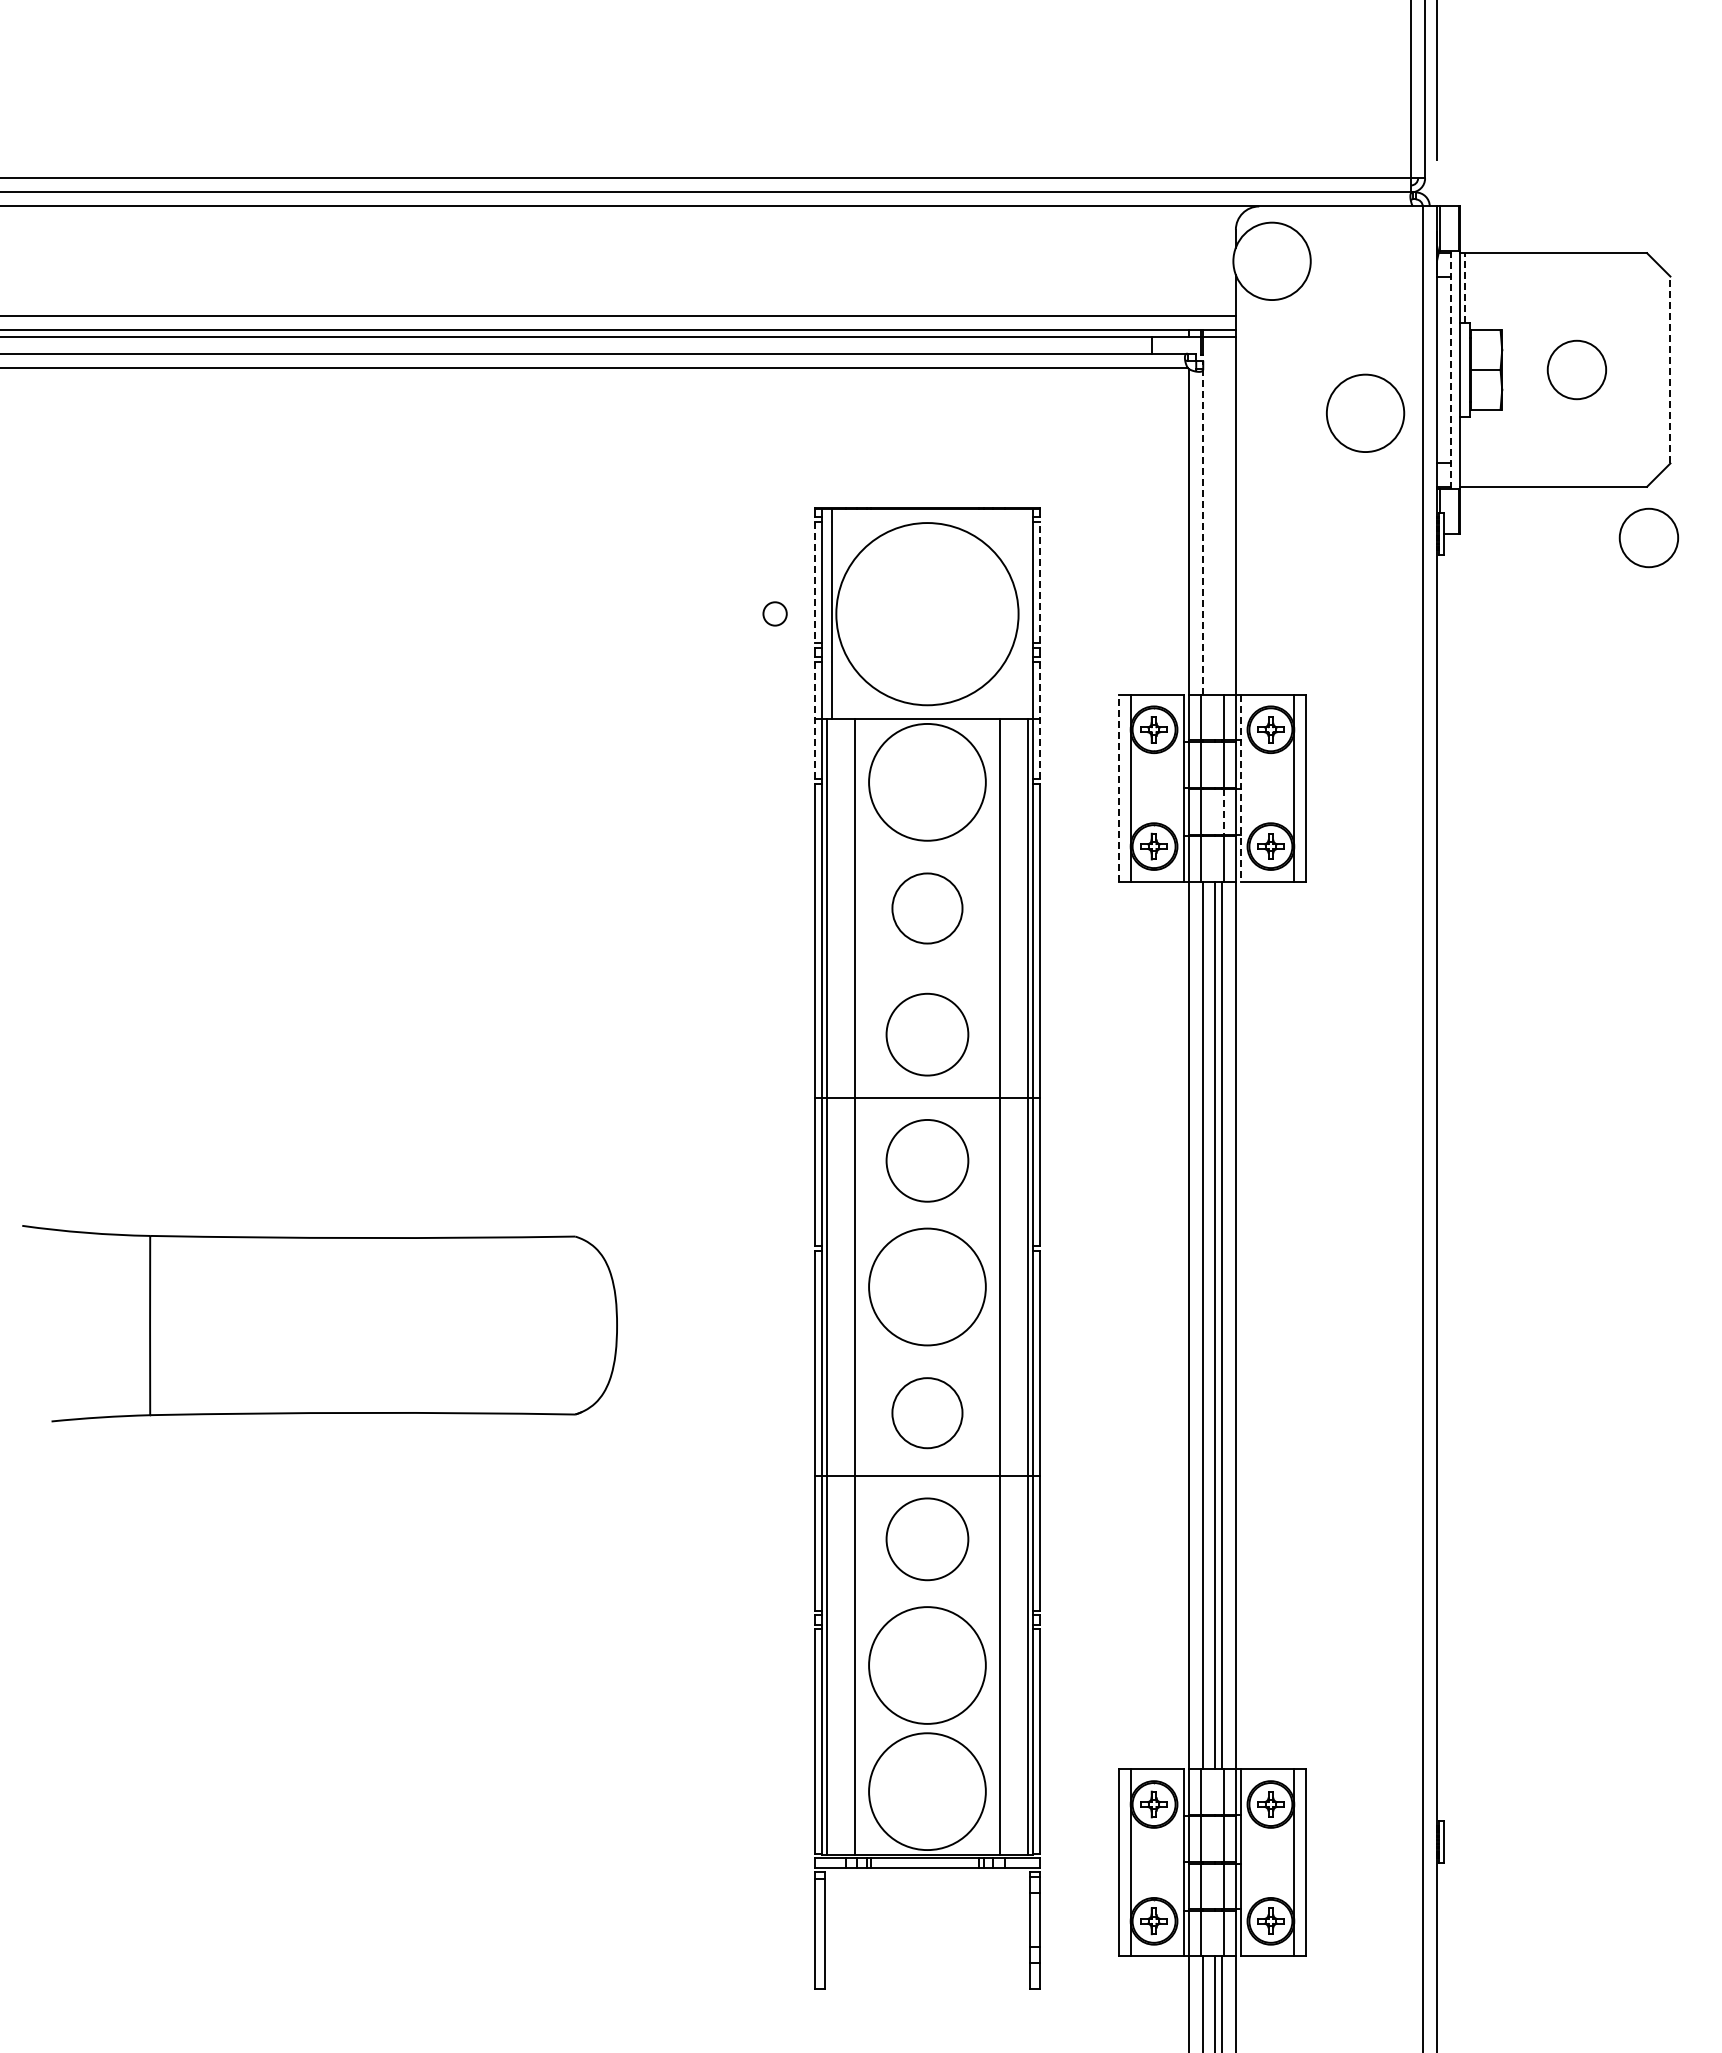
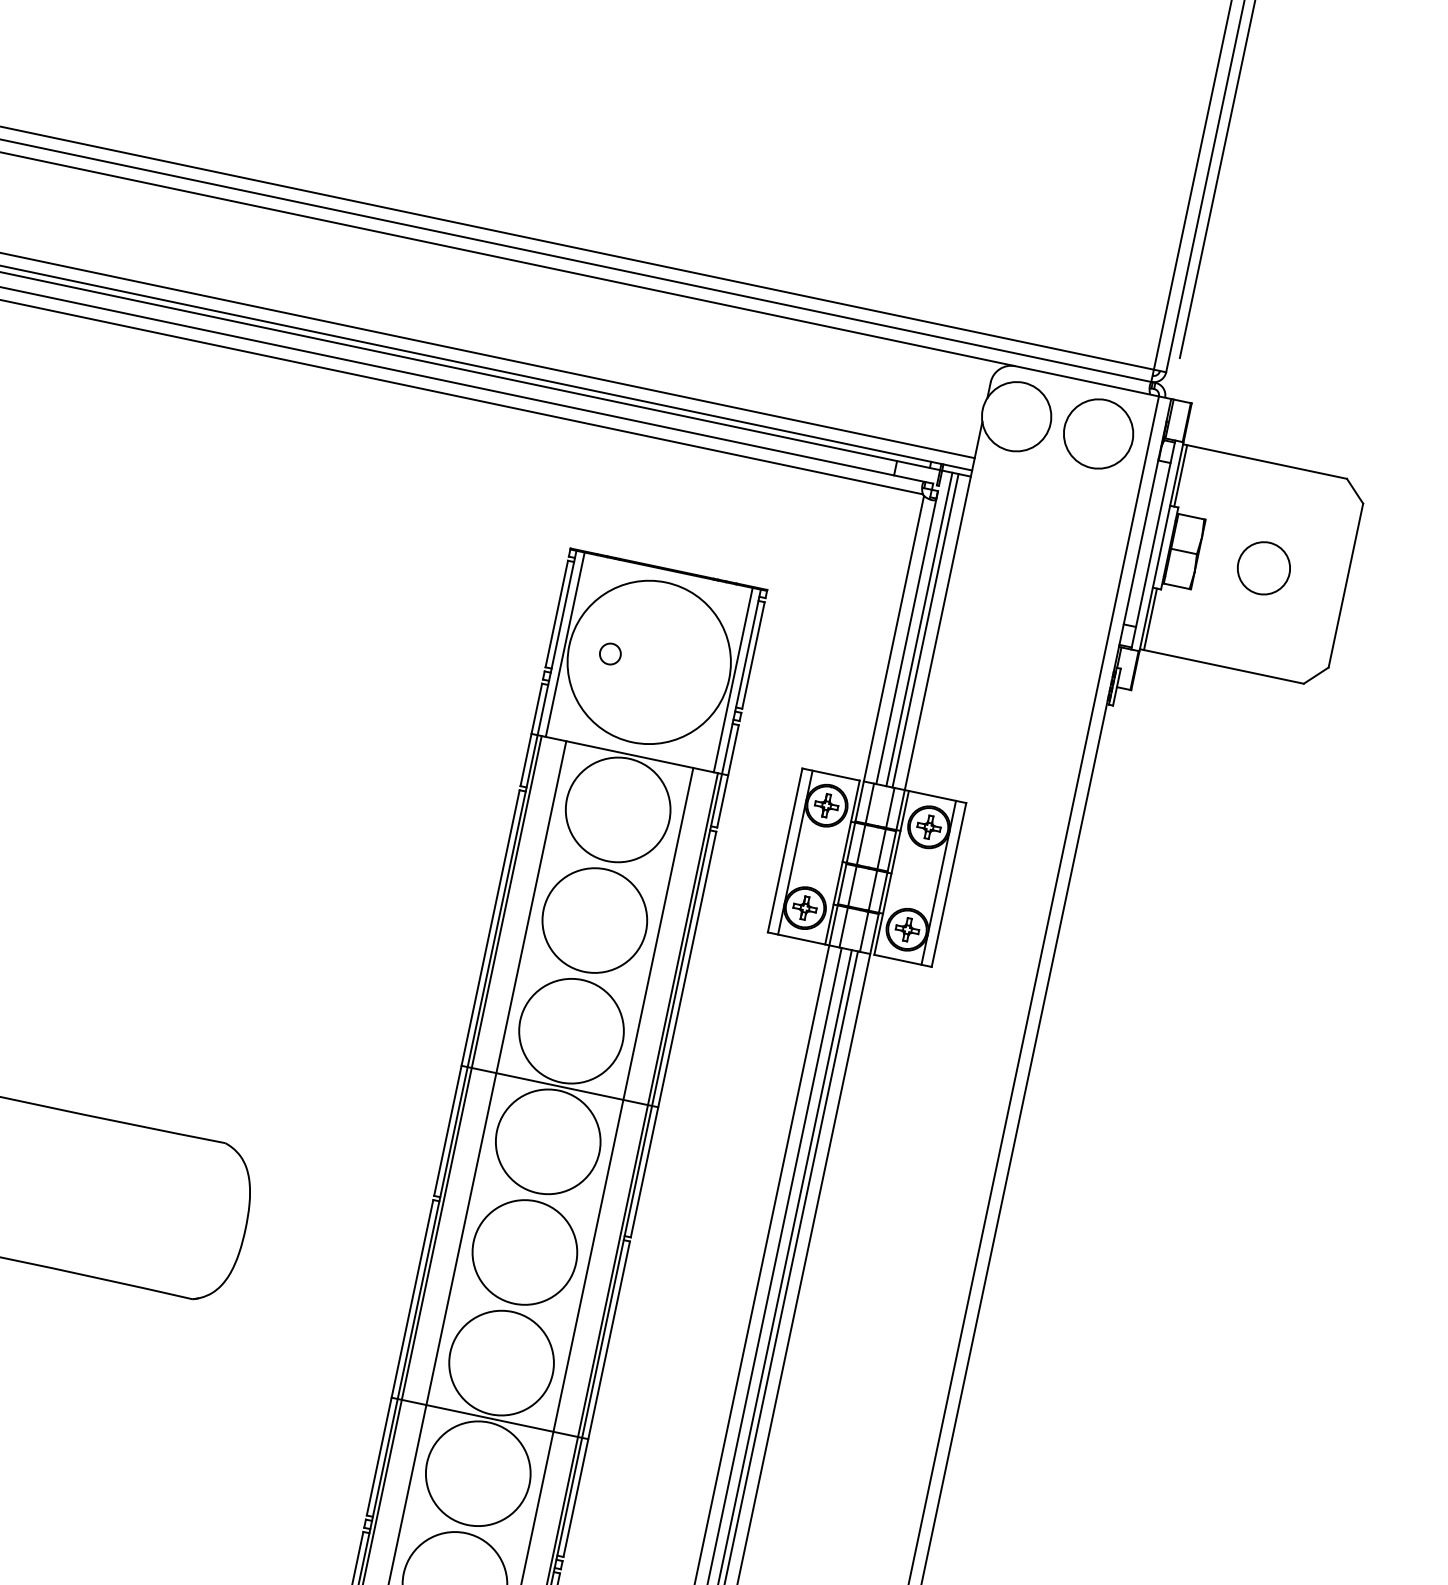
line: (1464, 287) -> (1180, 475), dashed -> solid
line: (1670, 369) -> (1346, 585), dashed -> solid
line: (1450, 370) -> (1152, 545), dashed -> solid
circle: (1365, 412) -> (1098, 433), moved
line: (1464, 451) -> (1150, 619), added
line: (1214, 515) -> (919, 628), added
line: (1221, 515) -> (925, 630), added
line: (1203, 527) -> (907, 637), dashed -> solid
circle: (1648, 537) -> (1295, 728), removed
line: (815, 582) -> (556, 613), dashed -> solid
line: (1039, 582) -> (753, 655), dashed -> solid
circle: (774, 613) -> (609, 653), moved
line: (1023, 614) -> (733, 680), added
line: (815, 719) -> (531, 734), dashed -> solid
line: (1039, 719) -> (728, 775), dashed -> solid
line: (1119, 787) -> (785, 849), dashed -> solid
line: (1240, 788) -> (891, 873), dashed -> solid
line: (1224, 811) -> (873, 890), dashed -> solid
circle: (927, 908) -> (594, 920), size x1.67
circle: (927, 1034) -> (571, 1031), size x1.43
circle: (927, 1160) -> (548, 1141), size x1.43
circle: (927, 1412) -> (501, 1362), size x1.67
circle: (927, 1538) -> (478, 1473), size x1.43

